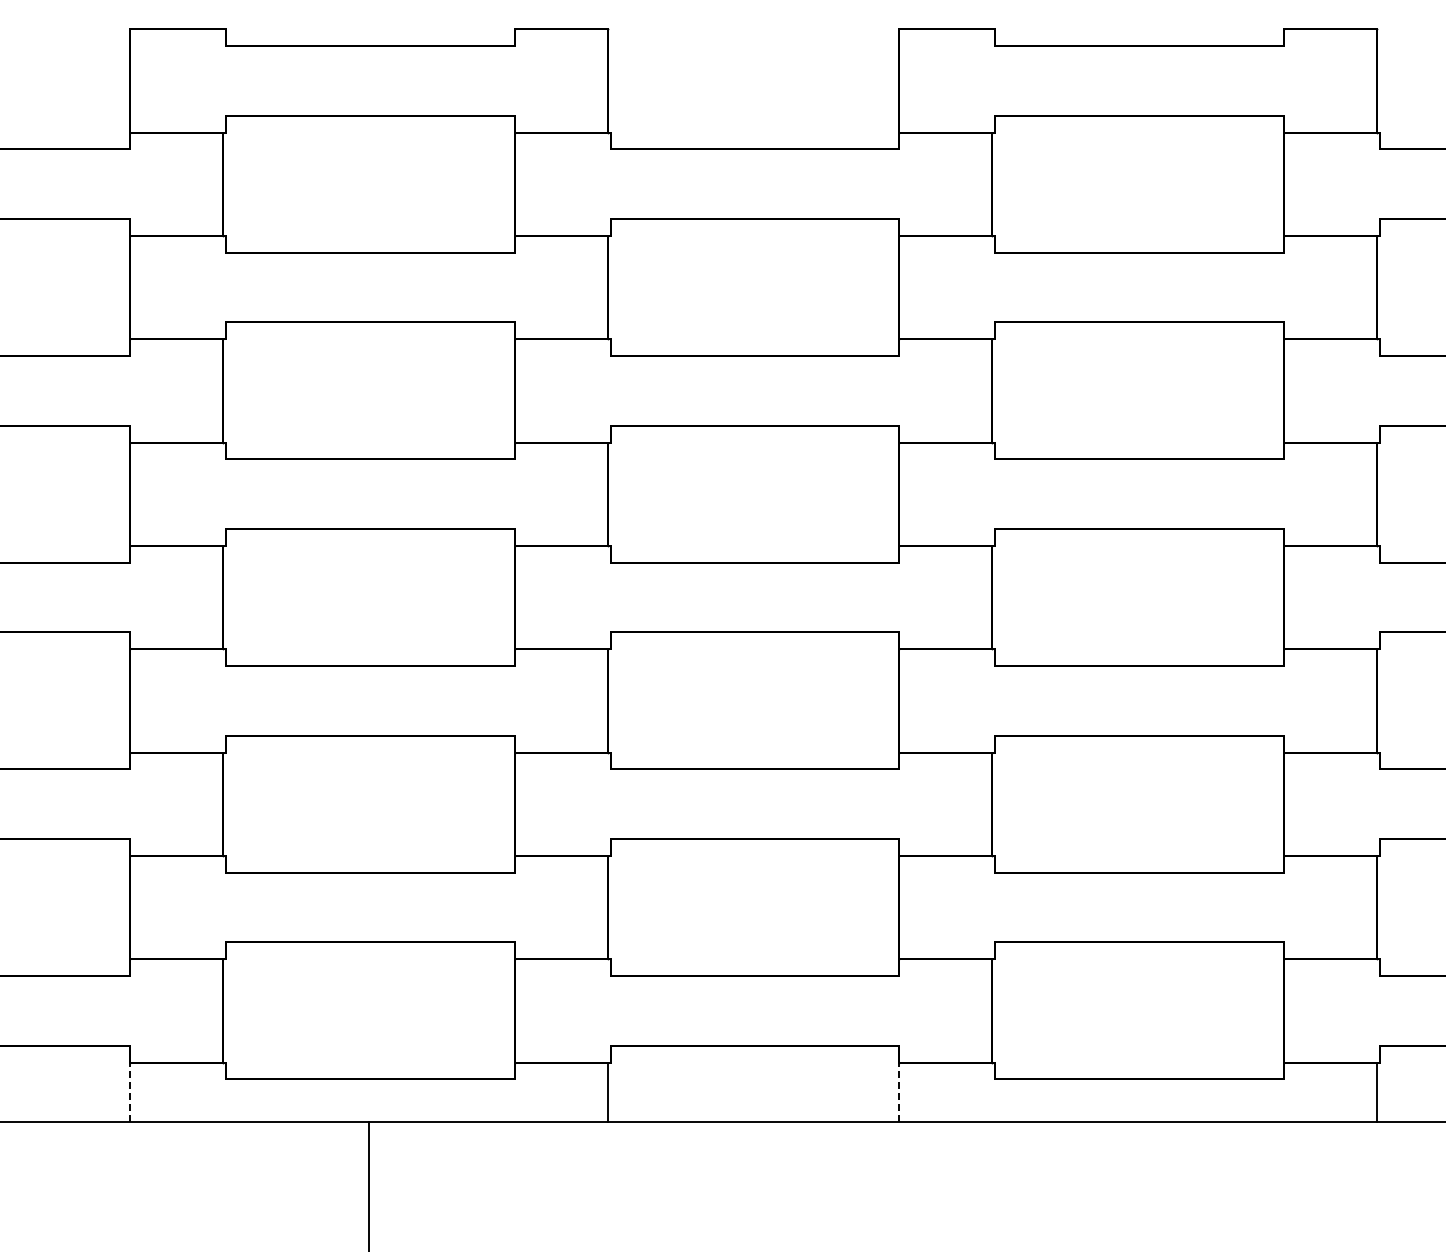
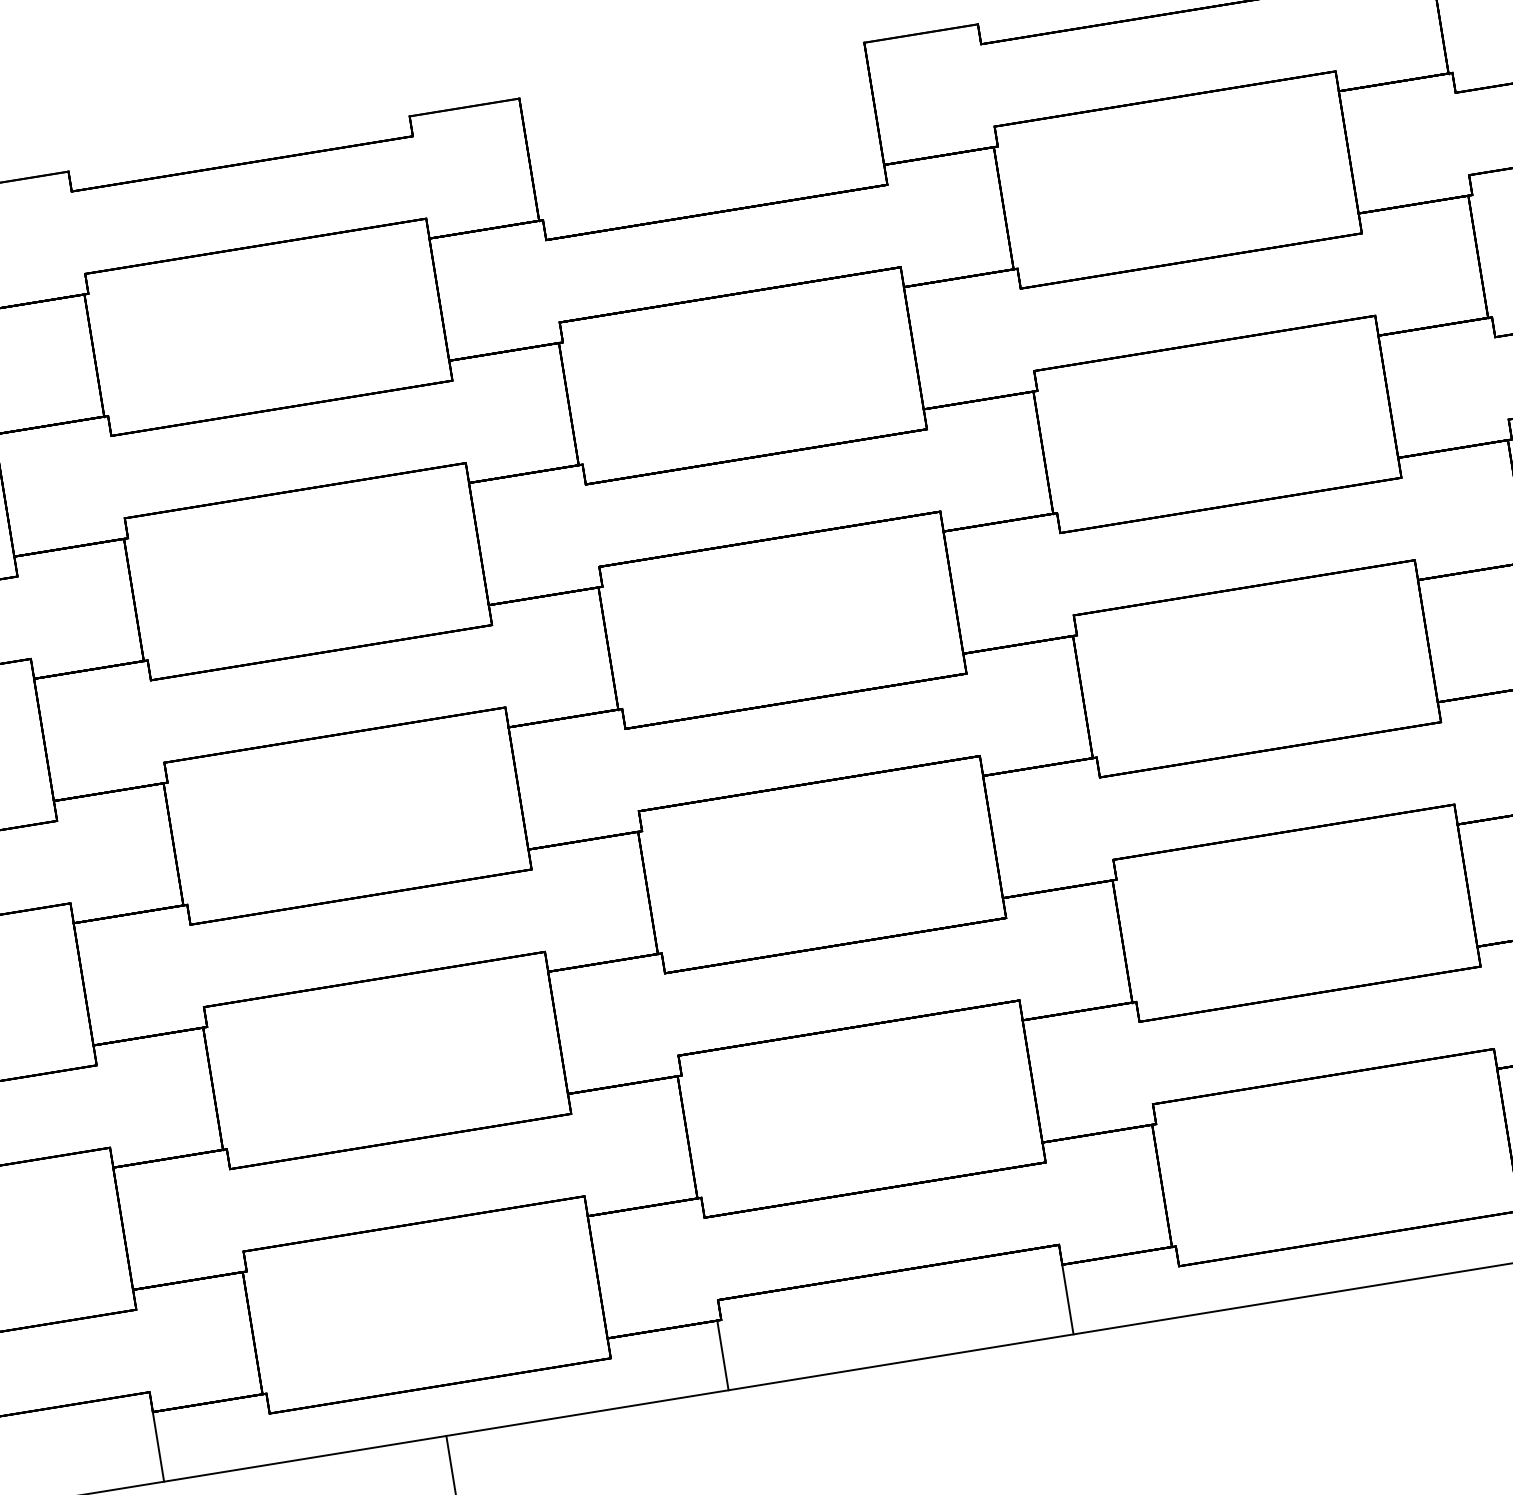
line: (130, 1091) -> (158, 1446), dashed -> solid
line: (899, 1091) -> (1068, 1298), dashed -> solid

